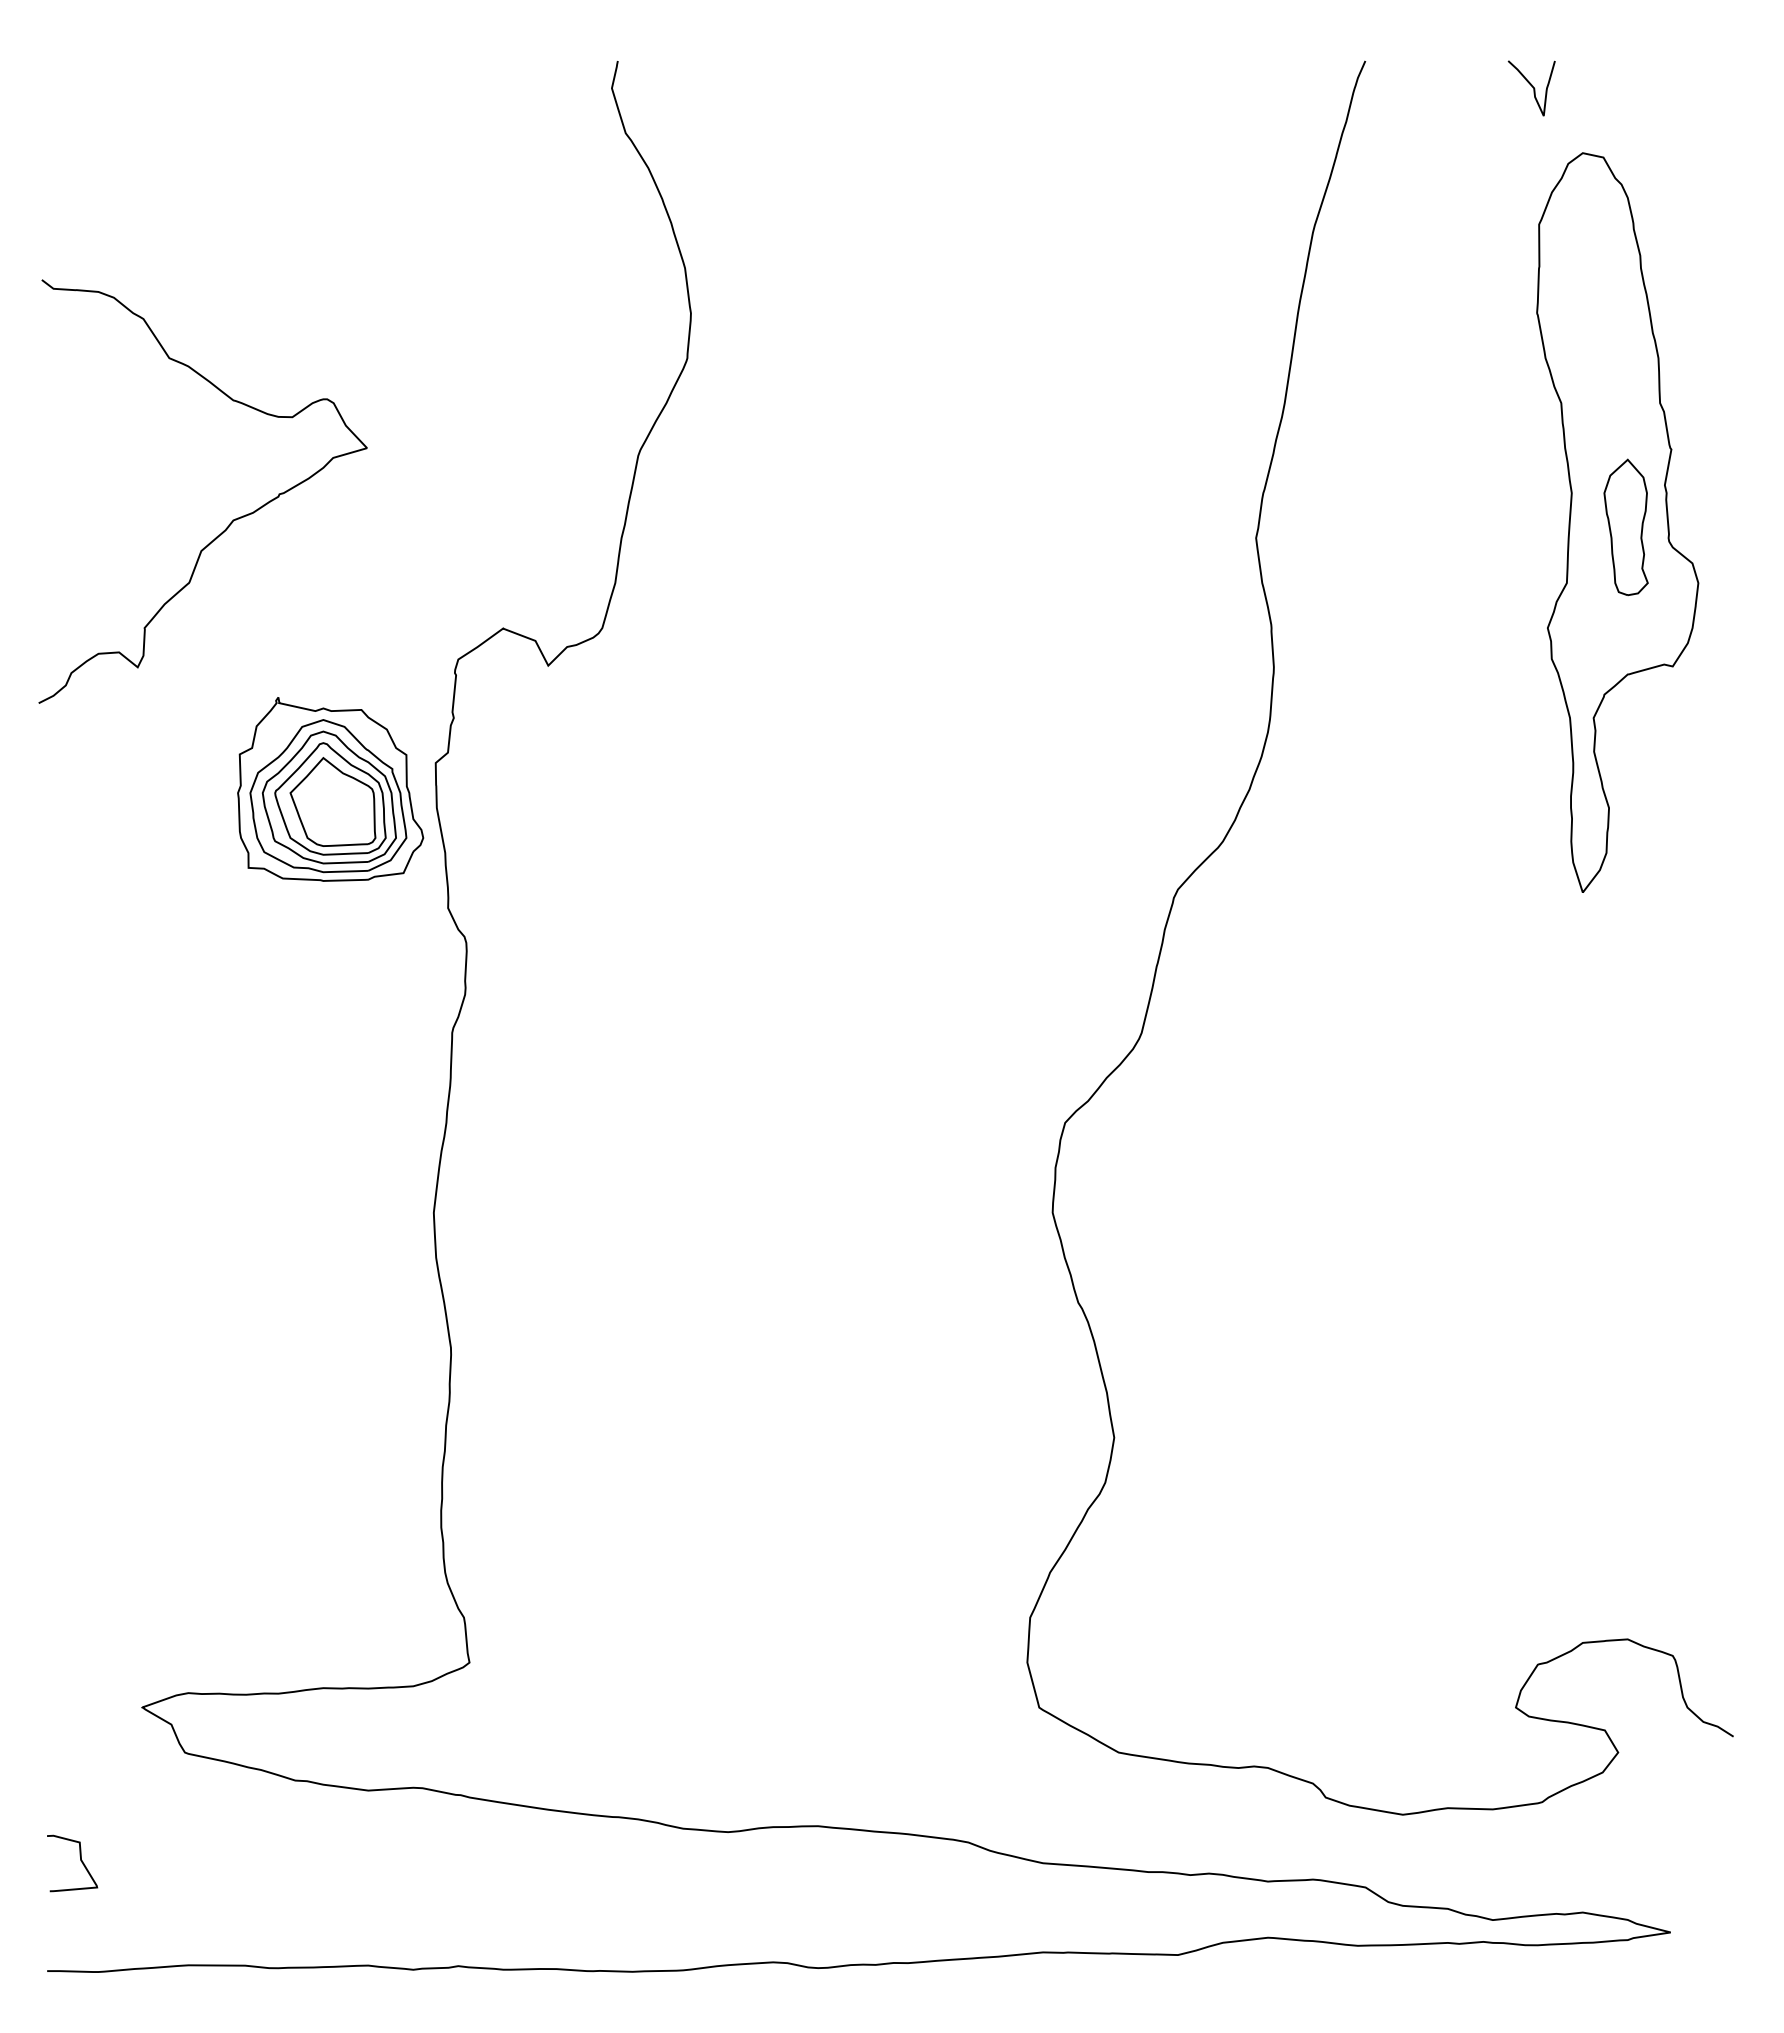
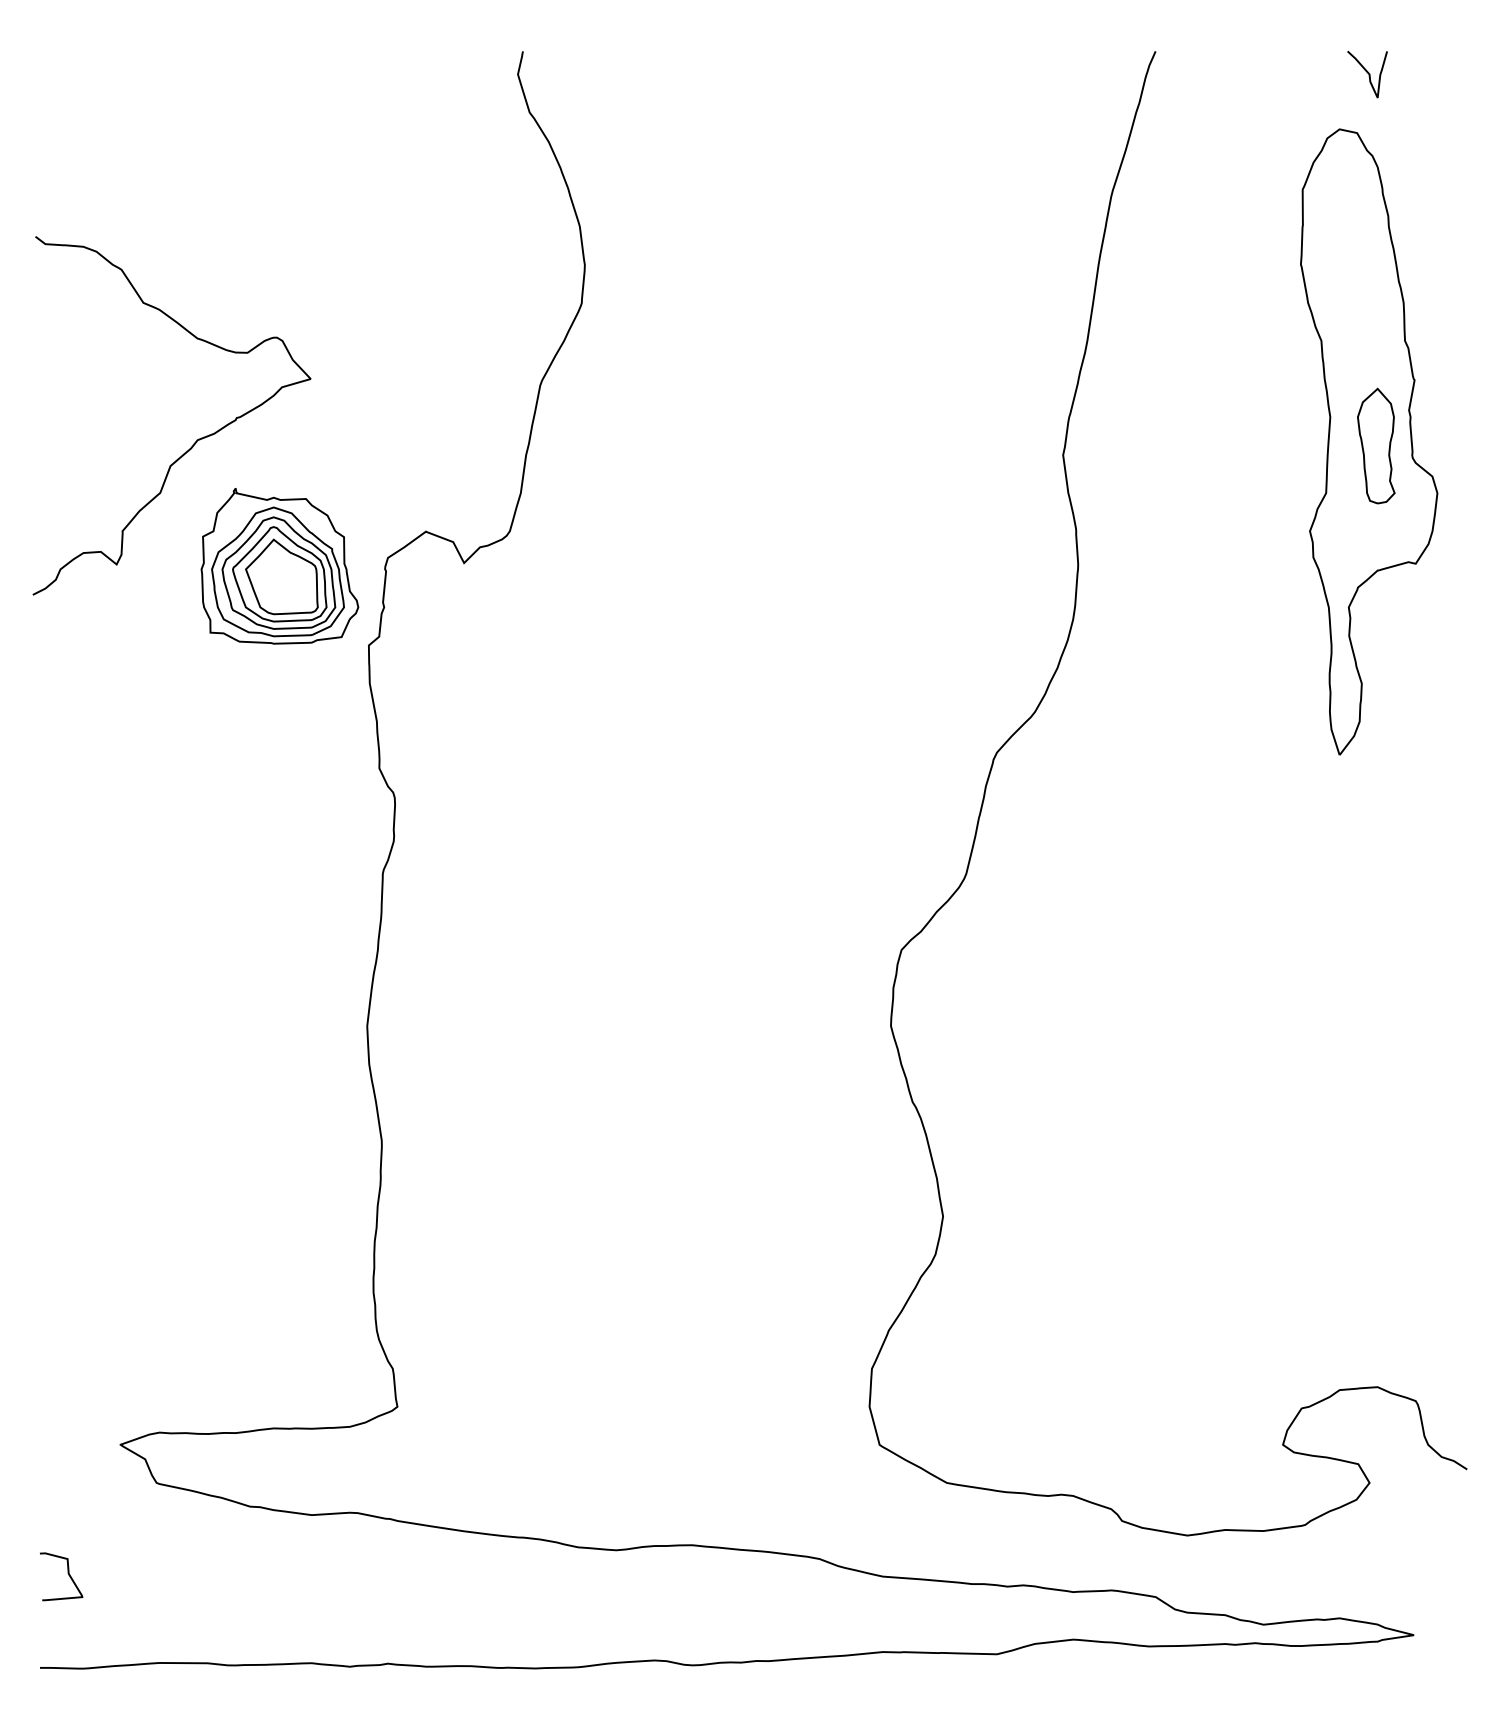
curve: (1532, 87) -> (1368, 73), moved
part: (330, 789) -> (279, 566), moved

